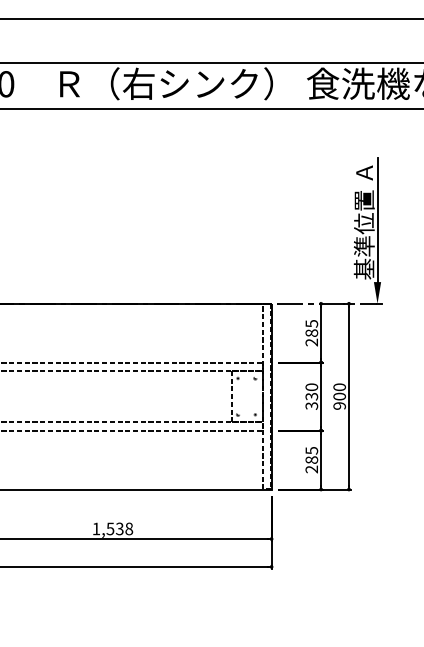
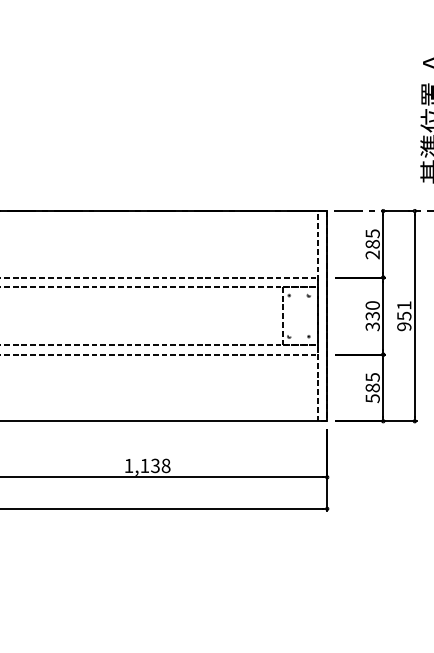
text: (339, 391) -> (404, 310), 900 -> 951
text: (311, 469) -> (372, 398), 285 -> 585
text: (110, 528) -> (144, 465), 1,538 -> 1,138

